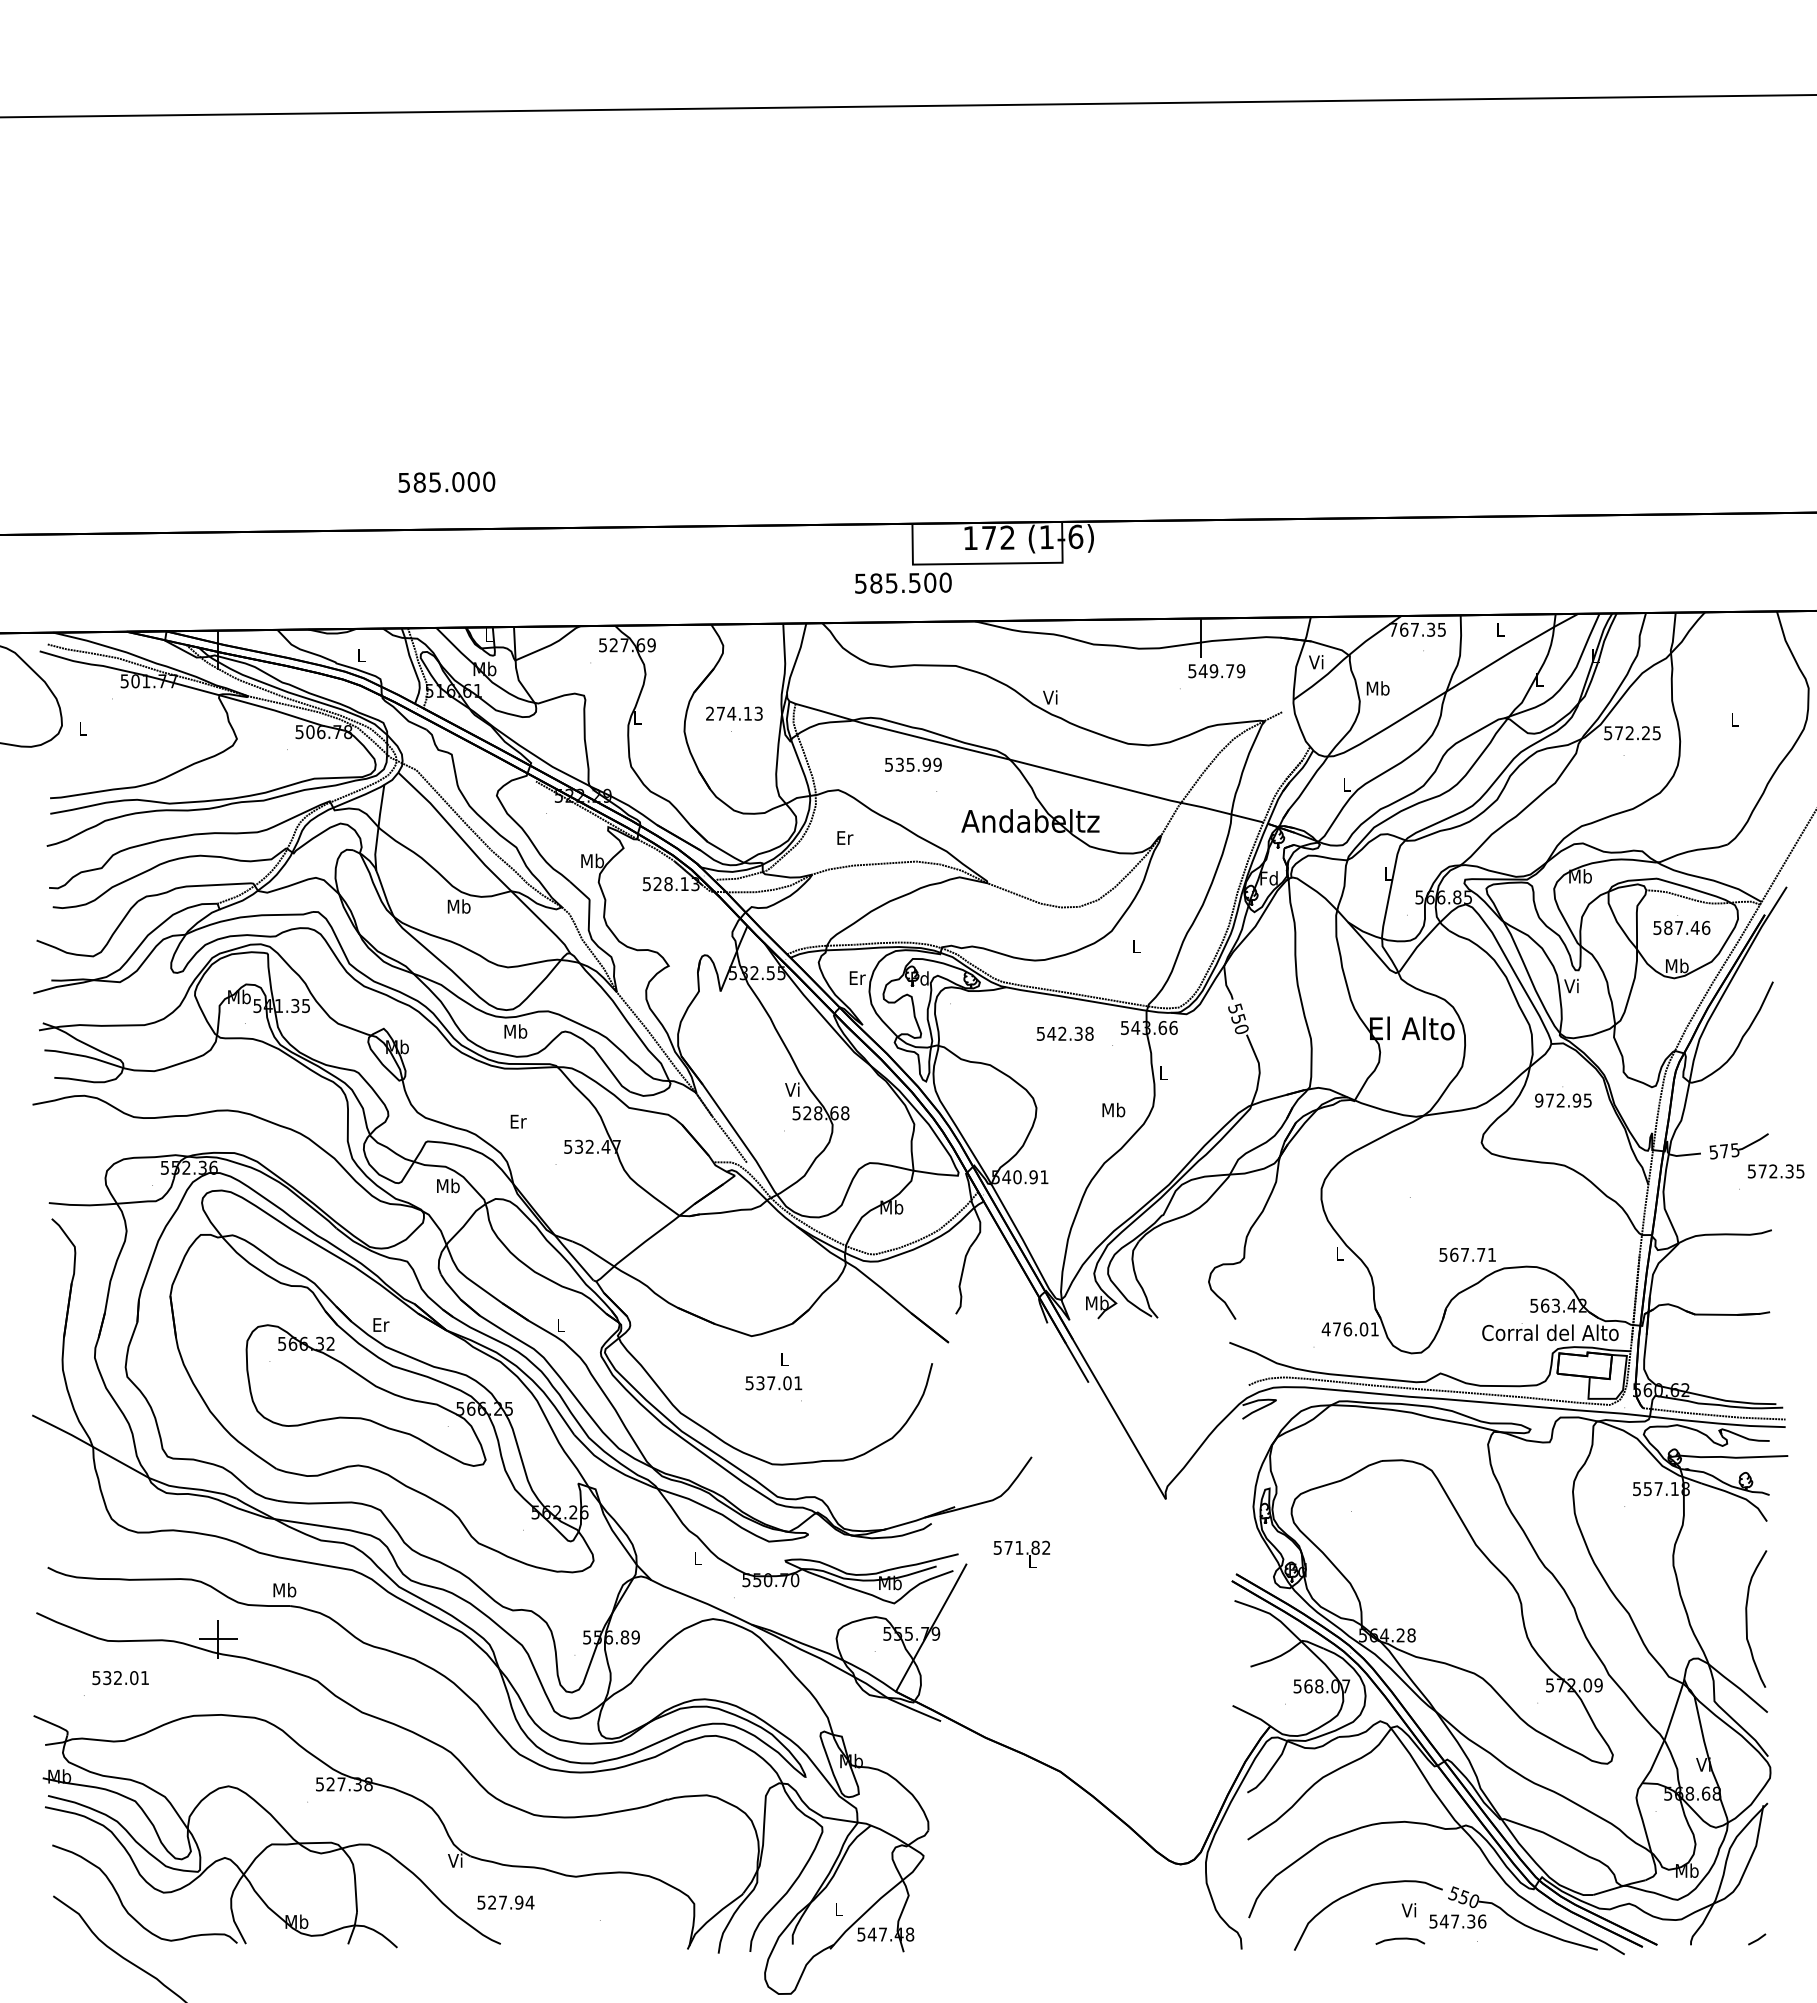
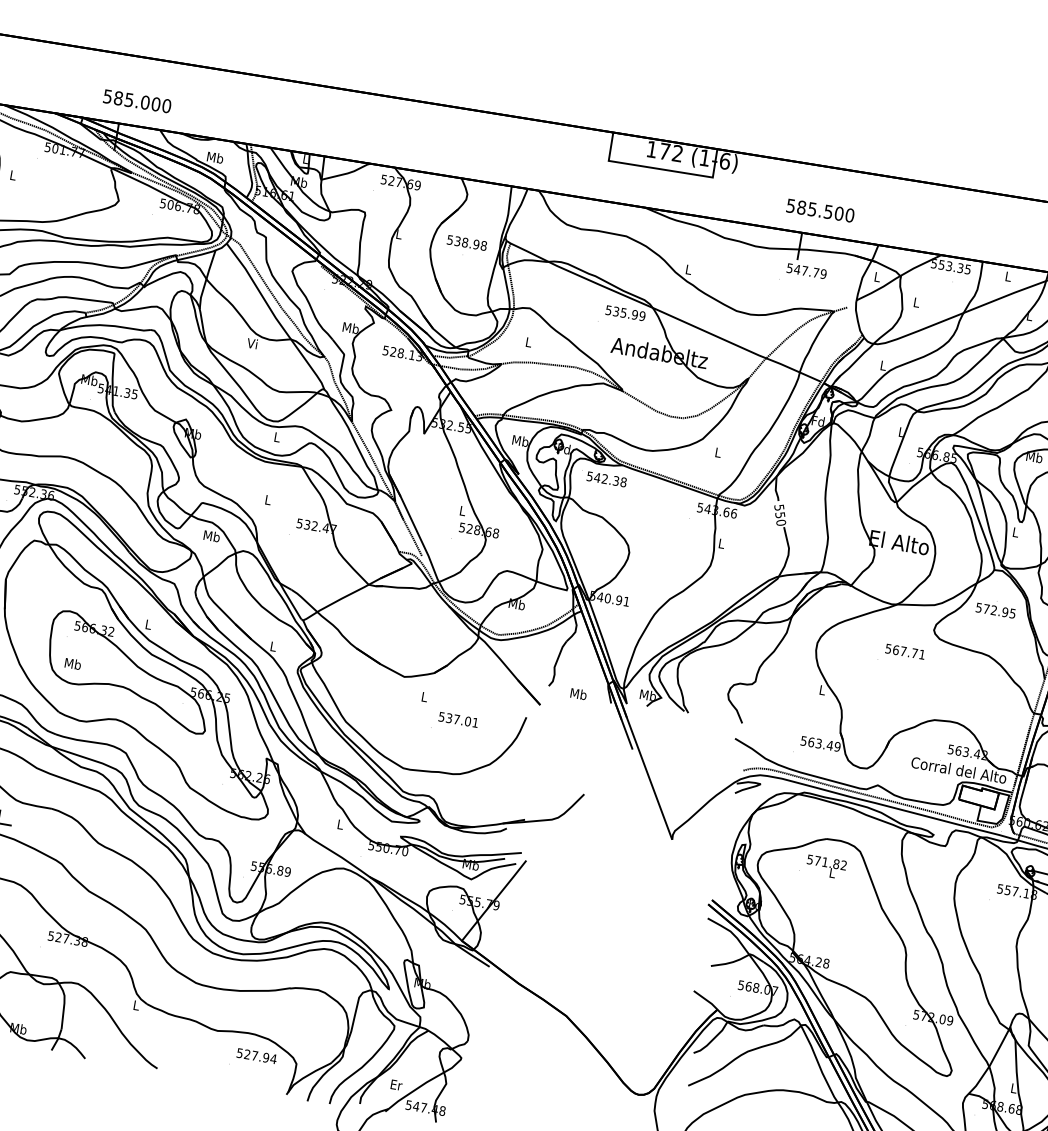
text: (446, 481) -> (137, 100), moved
text: (903, 582) -> (820, 210), moved
text: (1403, 629) -> (941, 264), 767.35 -> 553.35
text: (361, 655) -> (215, 157), L -> Mb
text: (1316, 662) -> (877, 277), Vi -> L
text: (1213, 671) -> (804, 271), 549.79 -> 547.79
text: (1377, 688) -> (916, 302), Mb -> L
text: (1050, 697) -> (688, 269), Vi -> L
text: (734, 713) -> (467, 242), 274.13 -> 538.98
text: (913, 764) -> (625, 313), moved
text: (845, 837) -> (529, 342), Er -> L
text: (458, 906) -> (252, 343), Mb -> Vi
text: (857, 977) -> (520, 440), Er -> Mb
text: (1571, 985) -> (1015, 531), Vi -> L
text: (515, 1031) -> (277, 437), Mb -> L
text: (1065, 1033) -> (607, 479), moved
text: (792, 1089) -> (462, 510), Vi -> L
text: (1539, 1100) -> (979, 607), 972.95 -> 572.95
text: (1113, 1109) -> (578, 693), moved
text: (518, 1121) -> (268, 500), Er -> L
text: (1467, 1254) -> (905, 651), moved
text: (381, 1324) -> (148, 624), Er -> L
text: (1349, 1329) -> (819, 743), 476.01 -> 563.49
text: (773, 1383) -> (458, 720), moved
text: (1021, 1553) -> (825, 866), moved
text: (284, 1590) -> (72, 664), moved
text: (1703, 1764) -> (1013, 1088), Vi -> L
text: (455, 1860) -> (136, 1005), Vi -> L
text: (505, 1902) -> (256, 1056), moved
text: (839, 1909) -> (396, 1085), L -> Er

